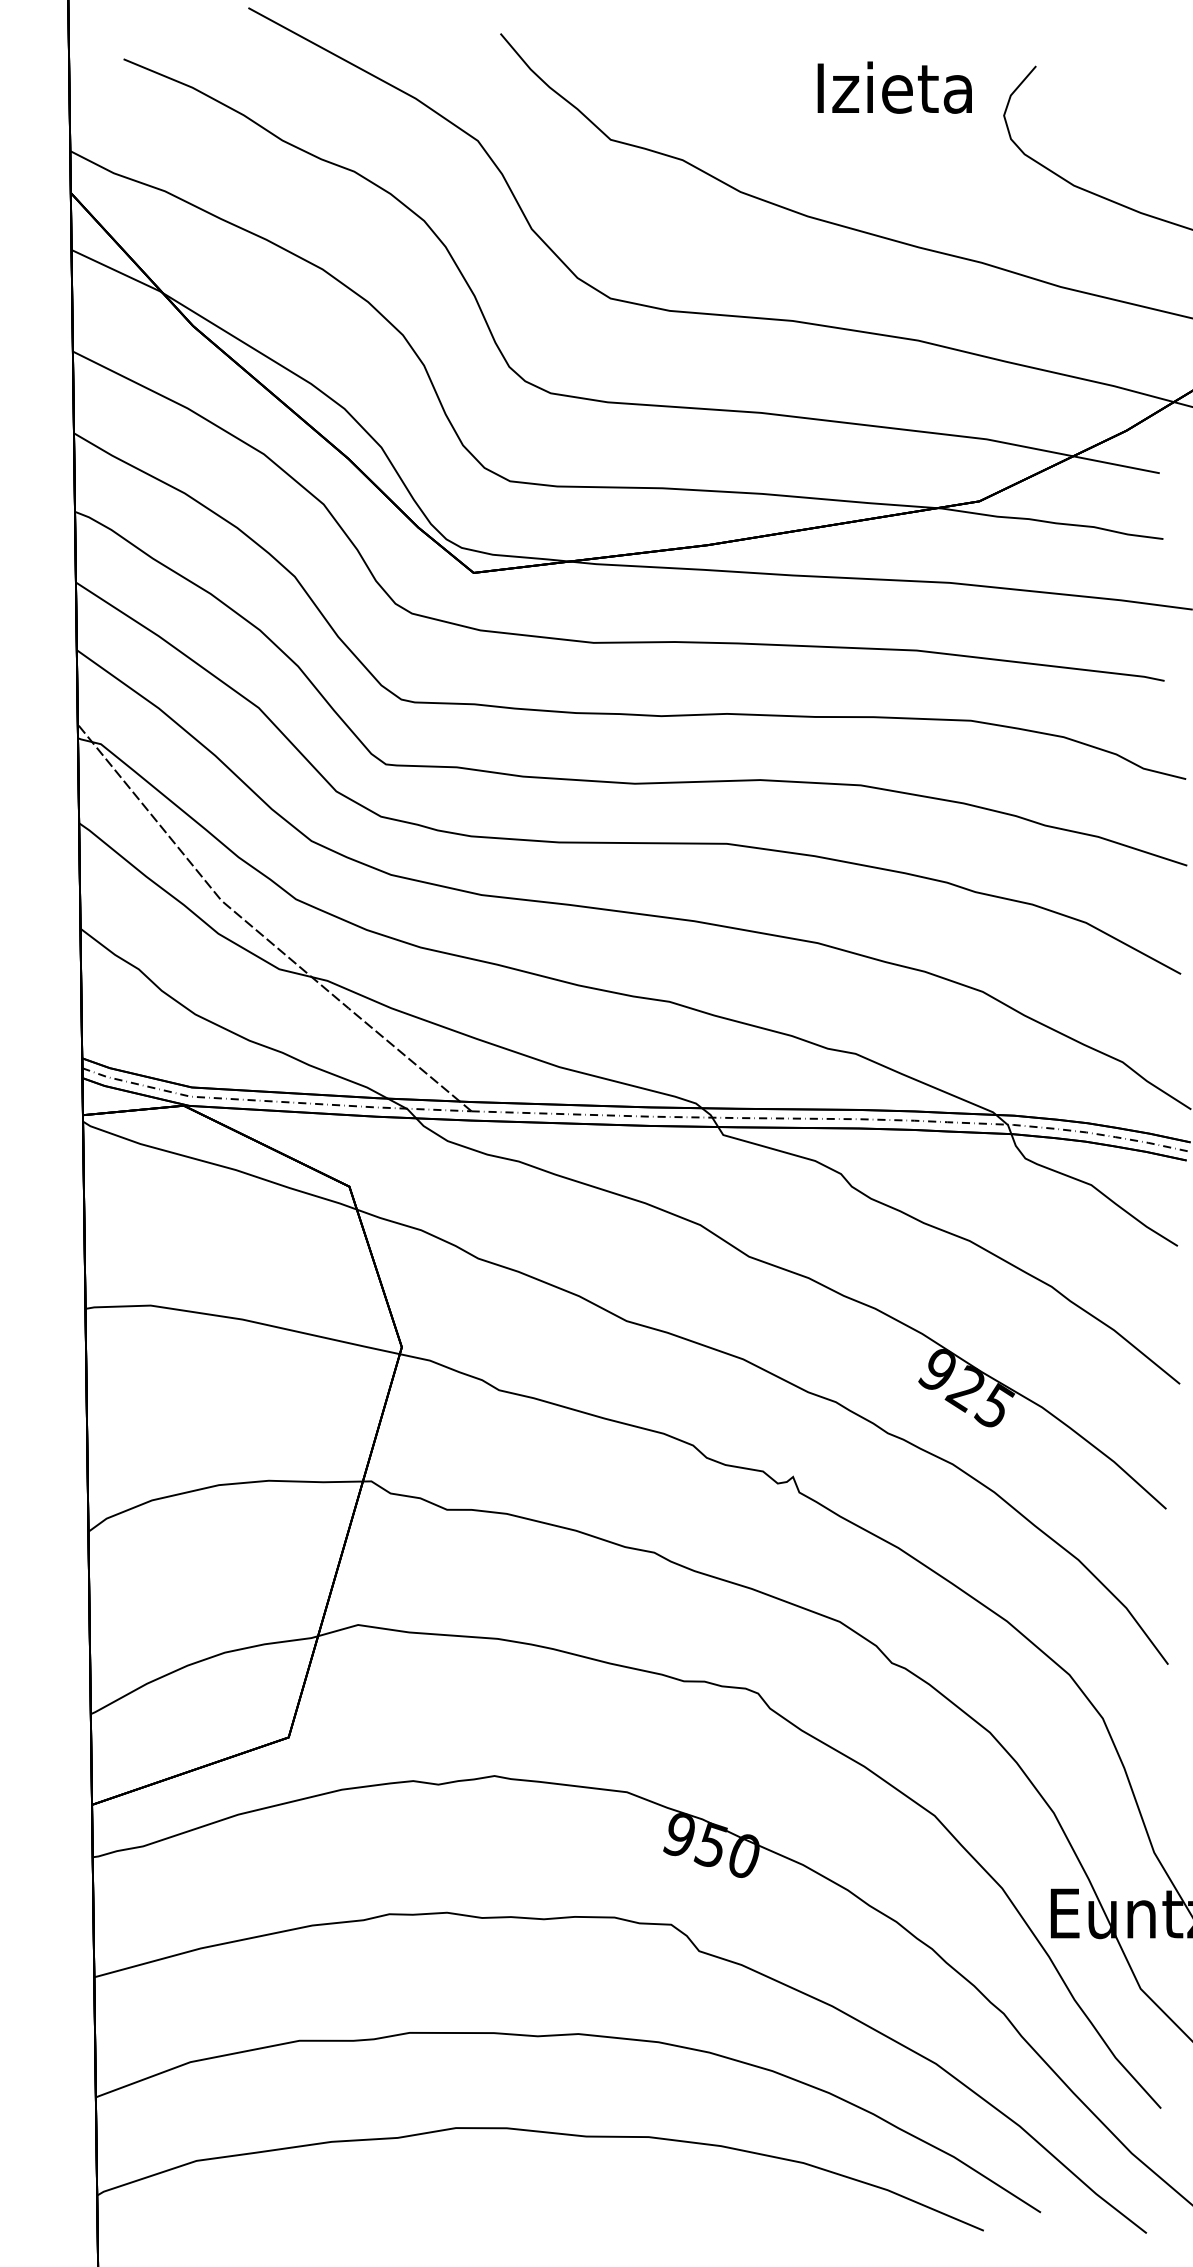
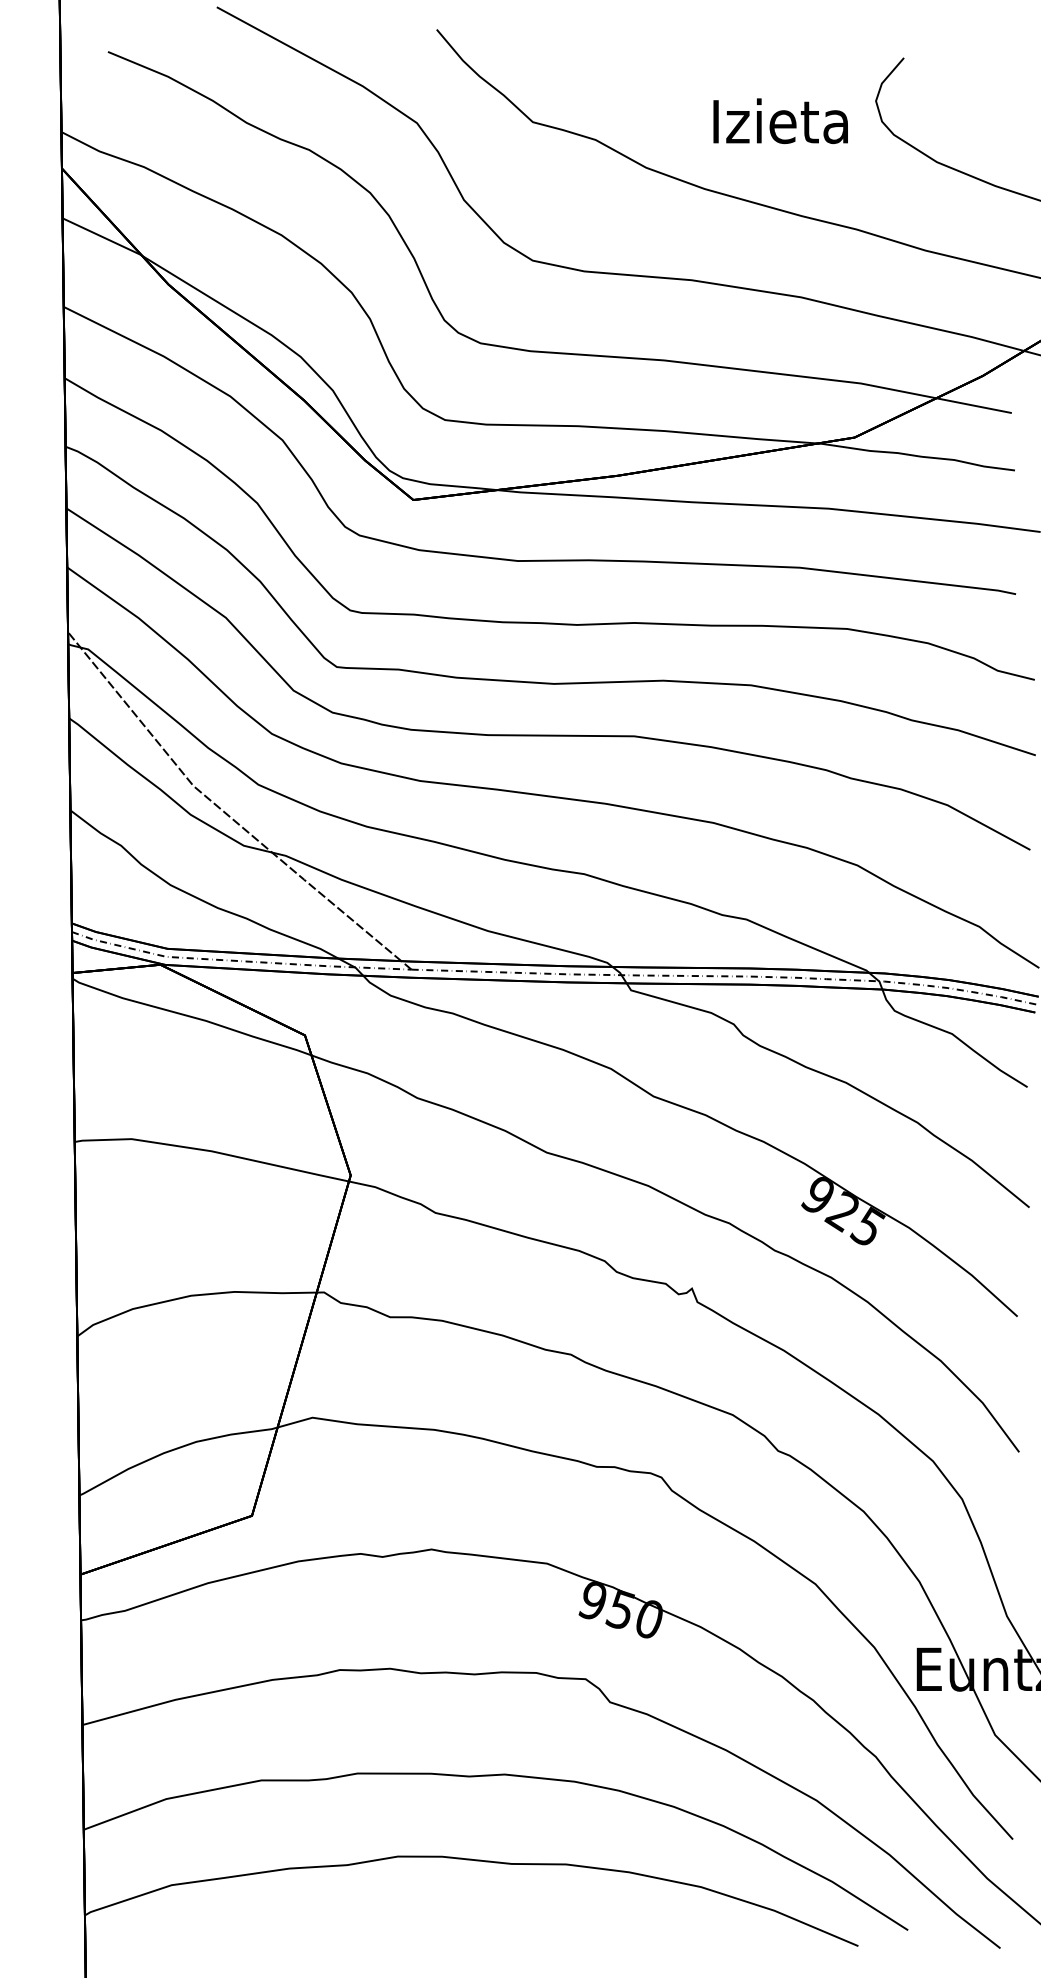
text: (894, 87) -> (780, 121), moved

